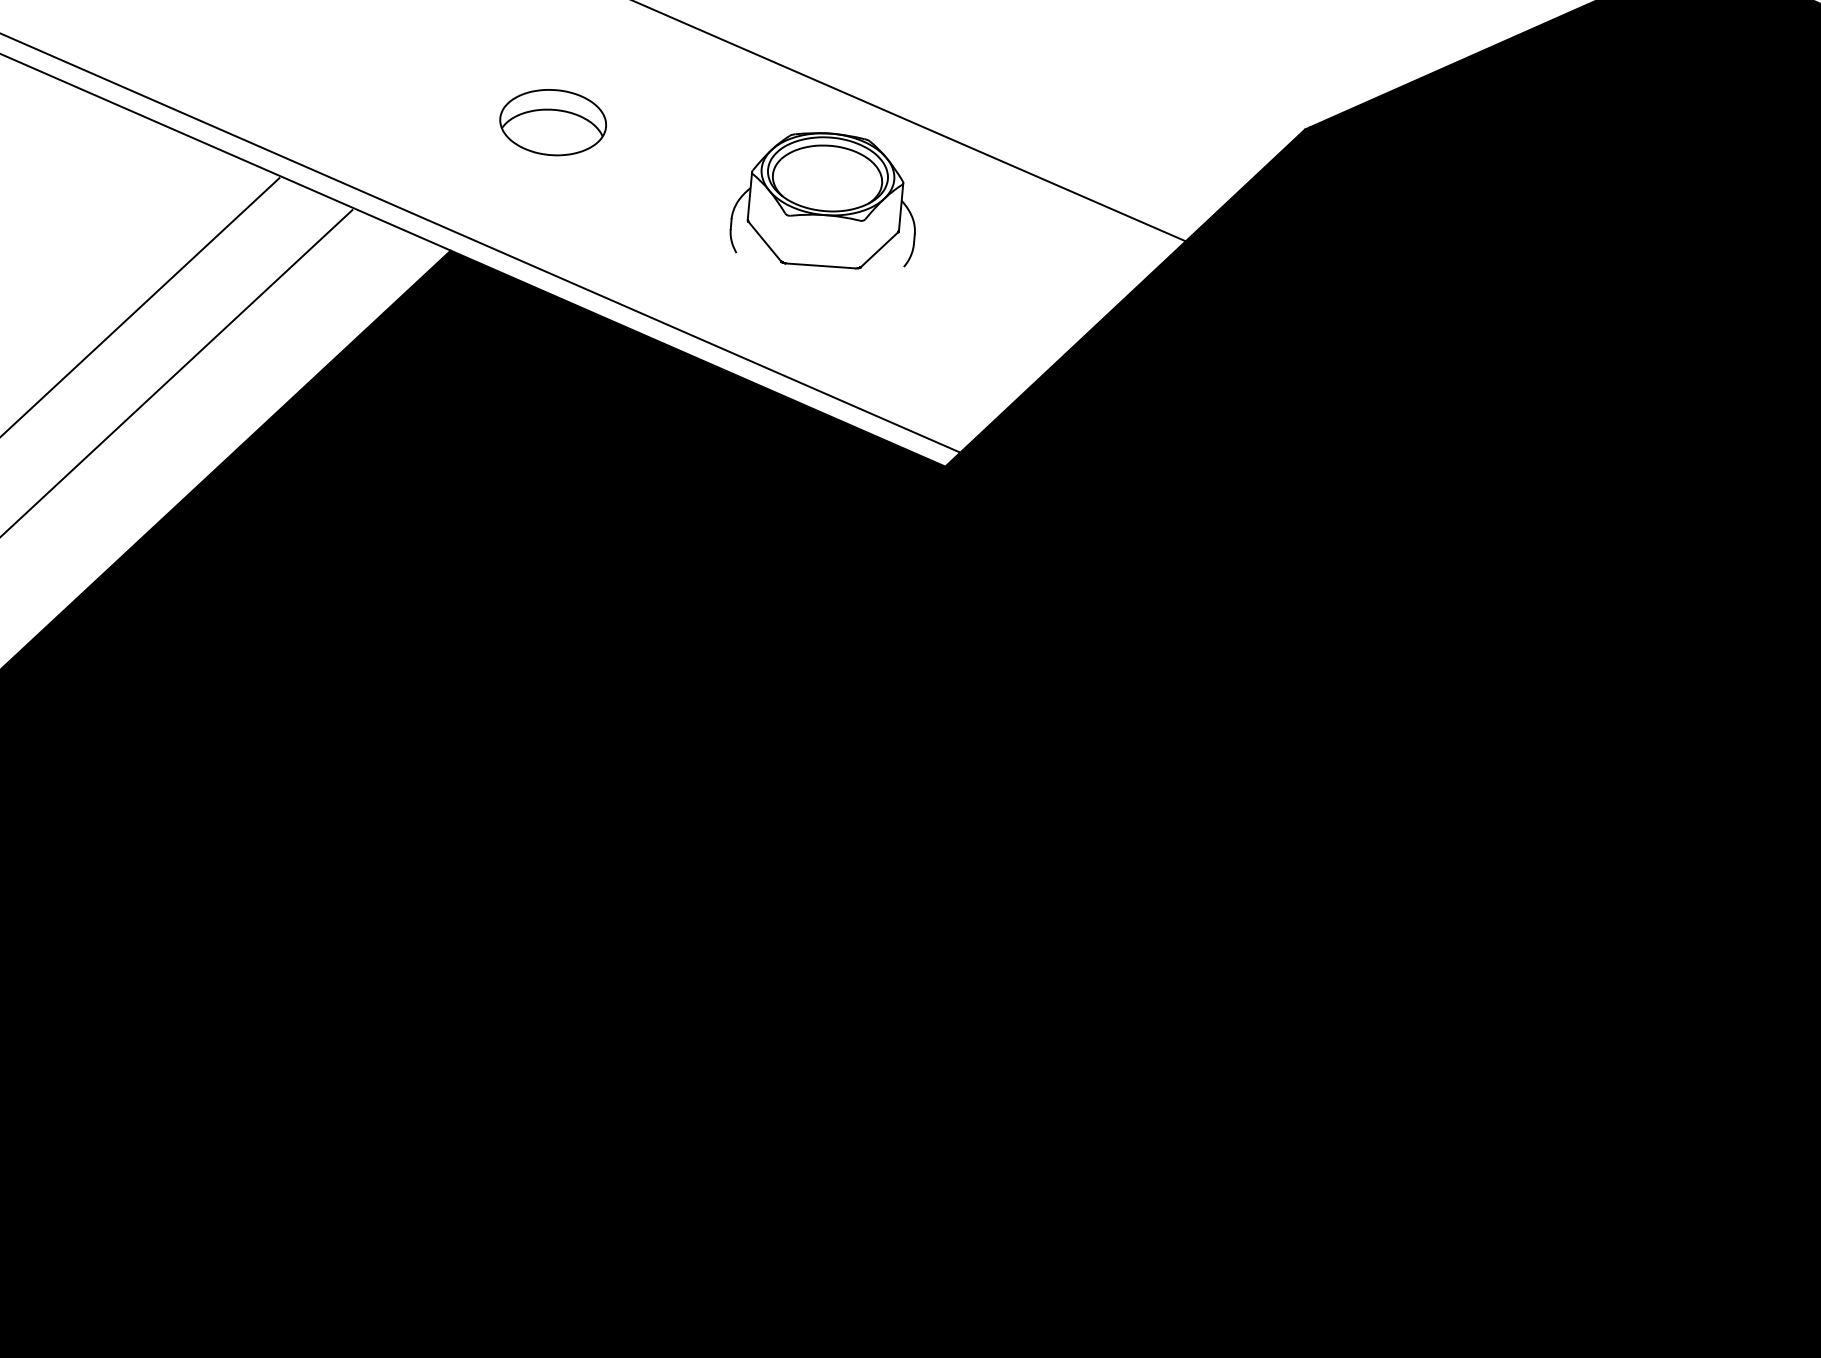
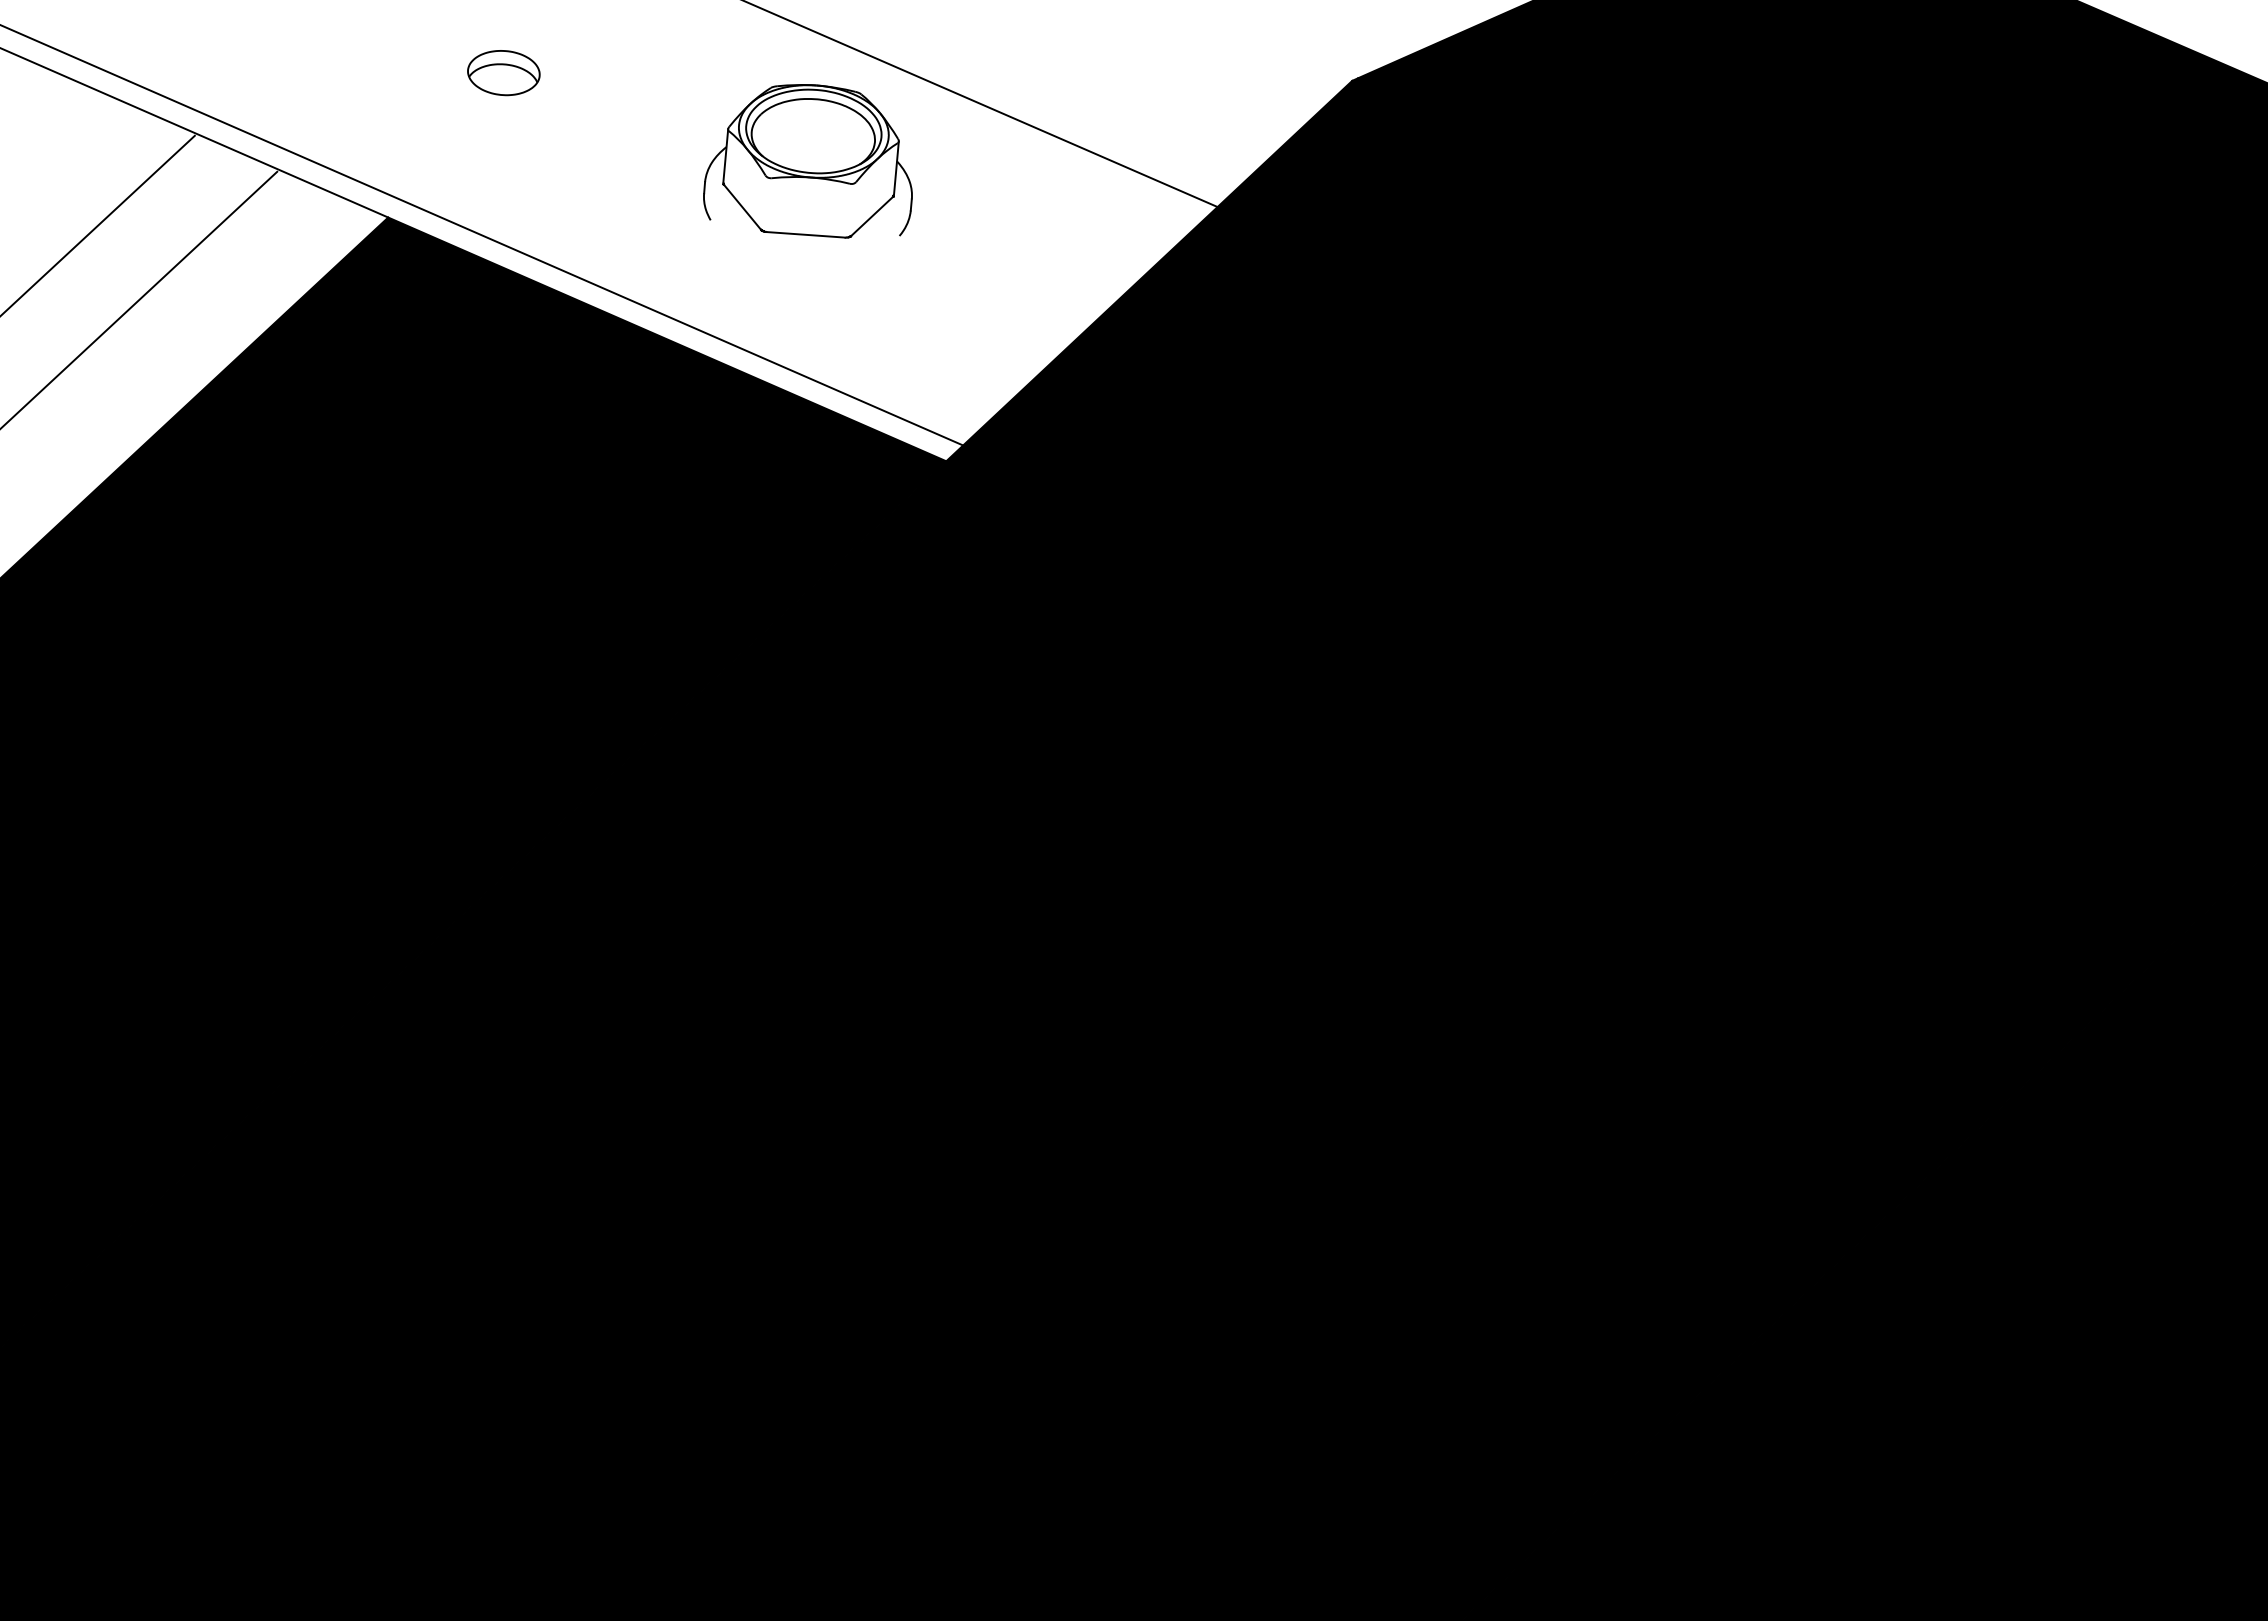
part: (552, 122) -> (503, 72), size x0.6

